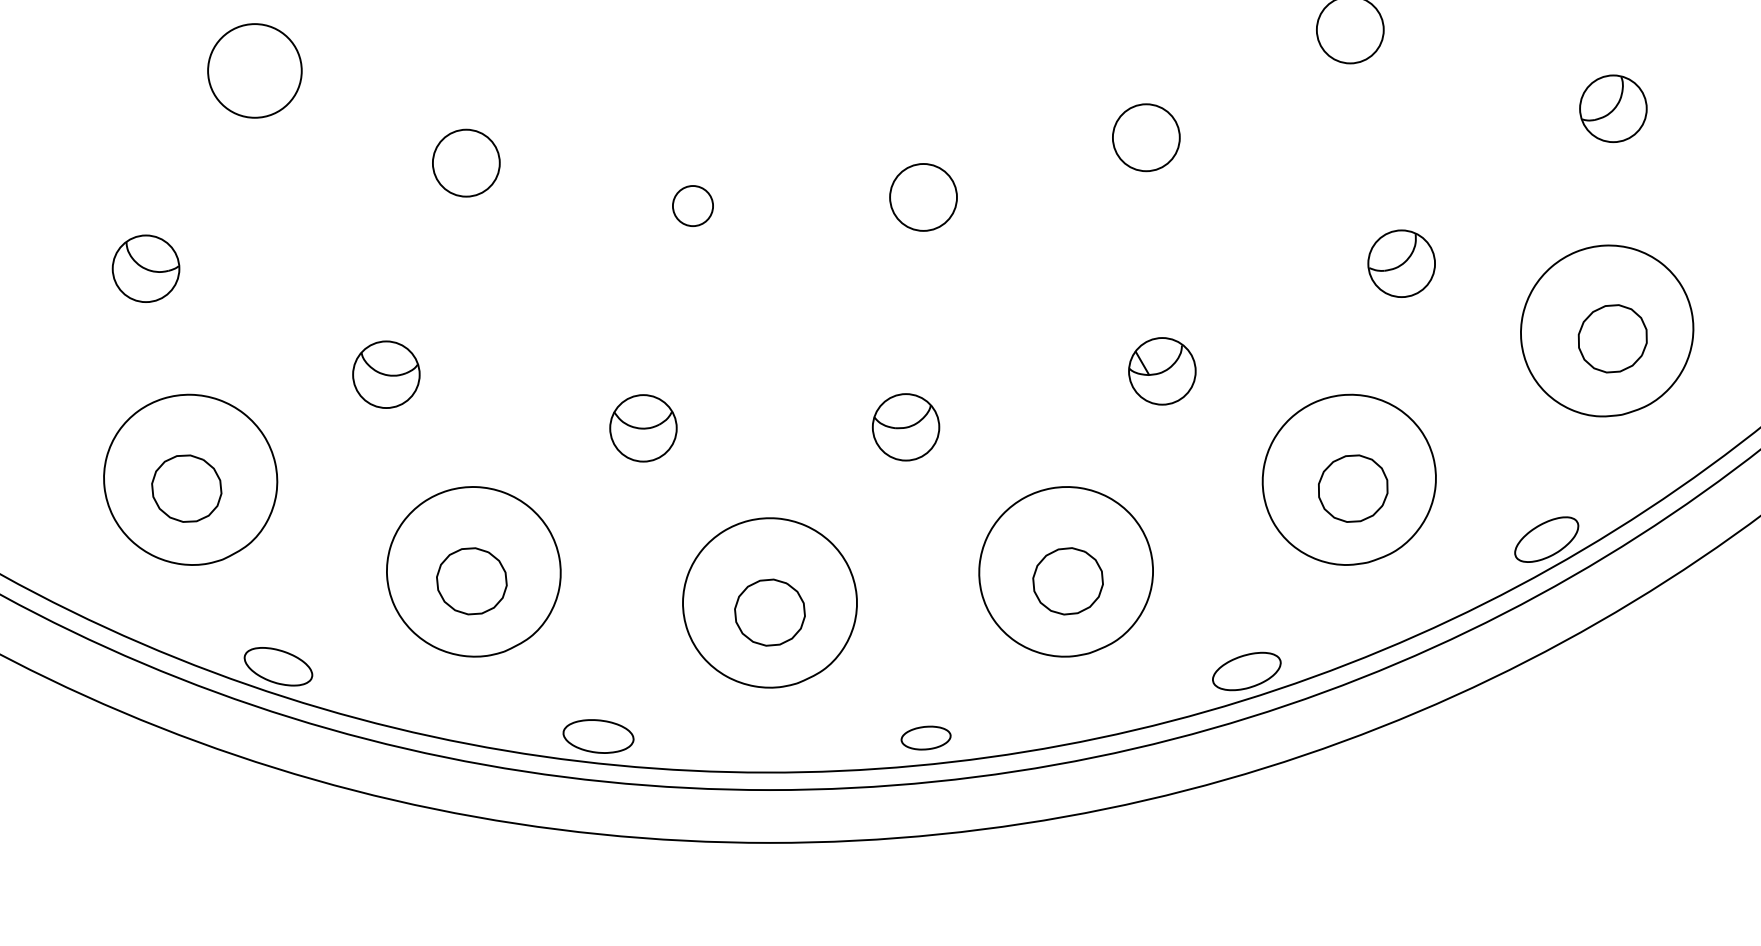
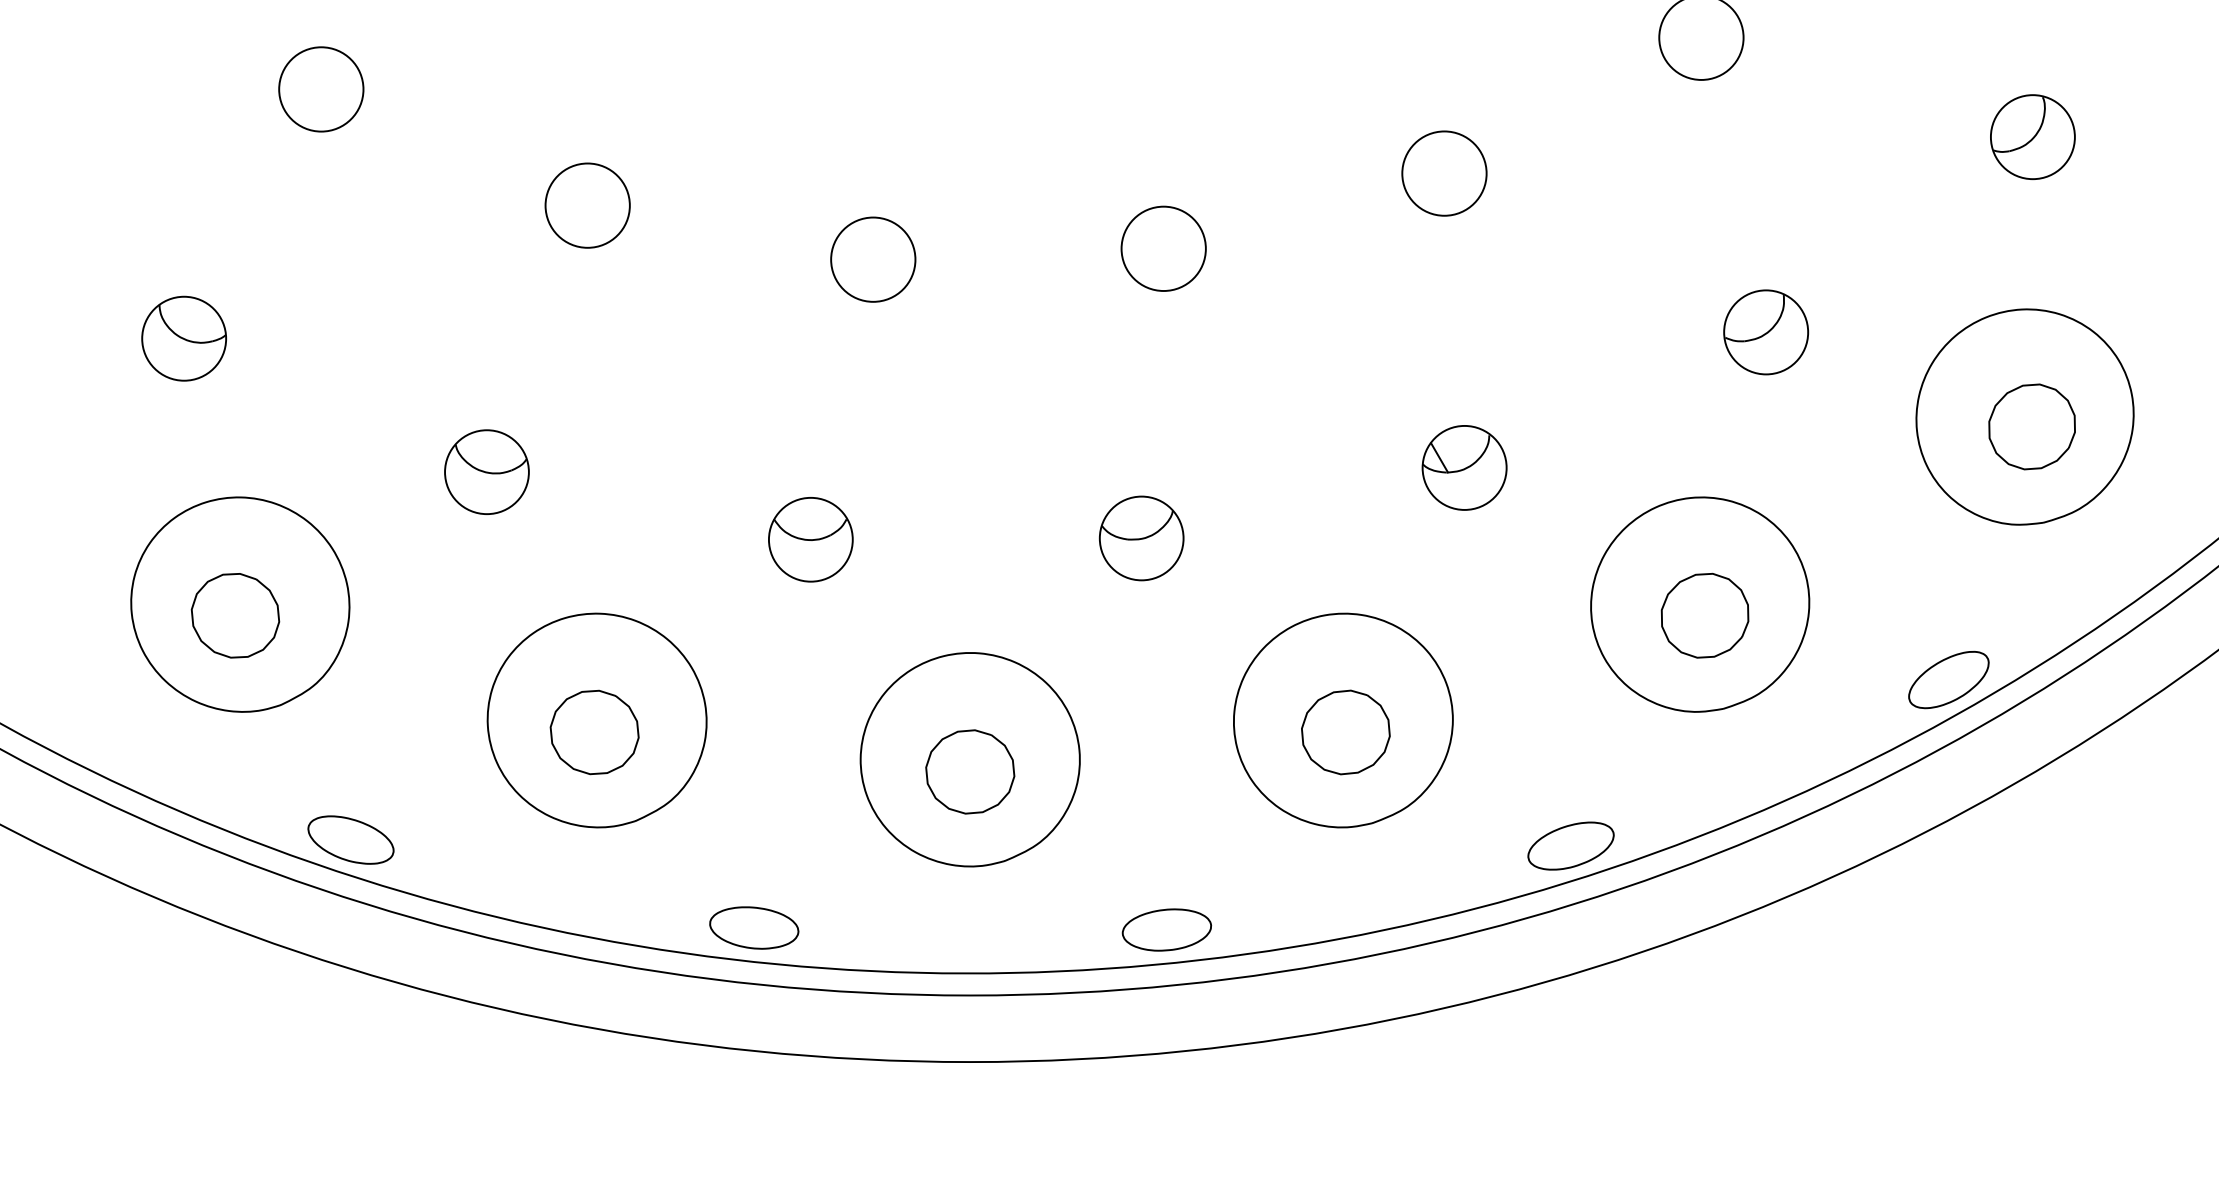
circle: (255, 70) -> (321, 89), size x0.71
circle: (693, 205) -> (873, 259), size x1.67
part: (925, 737) -> (1166, 929), size x1.43

